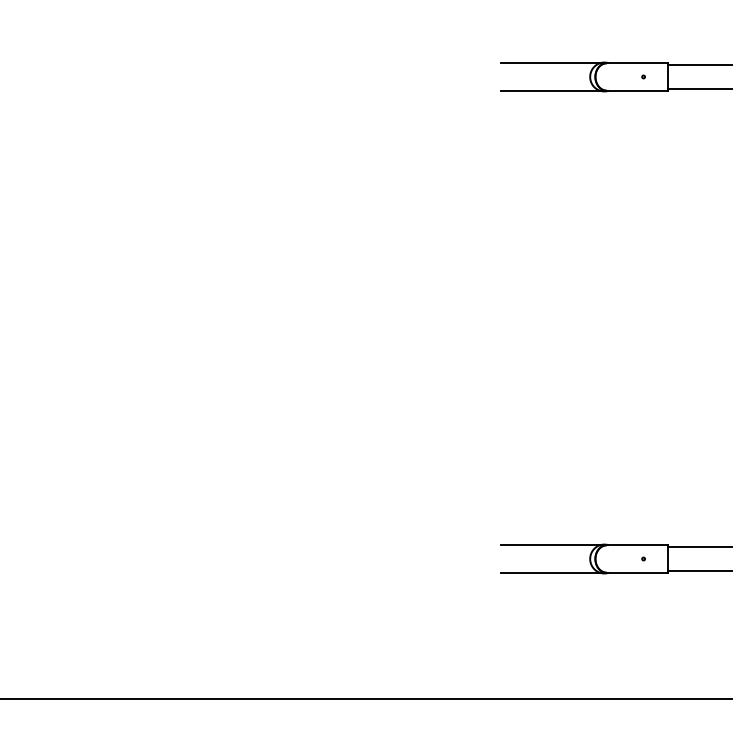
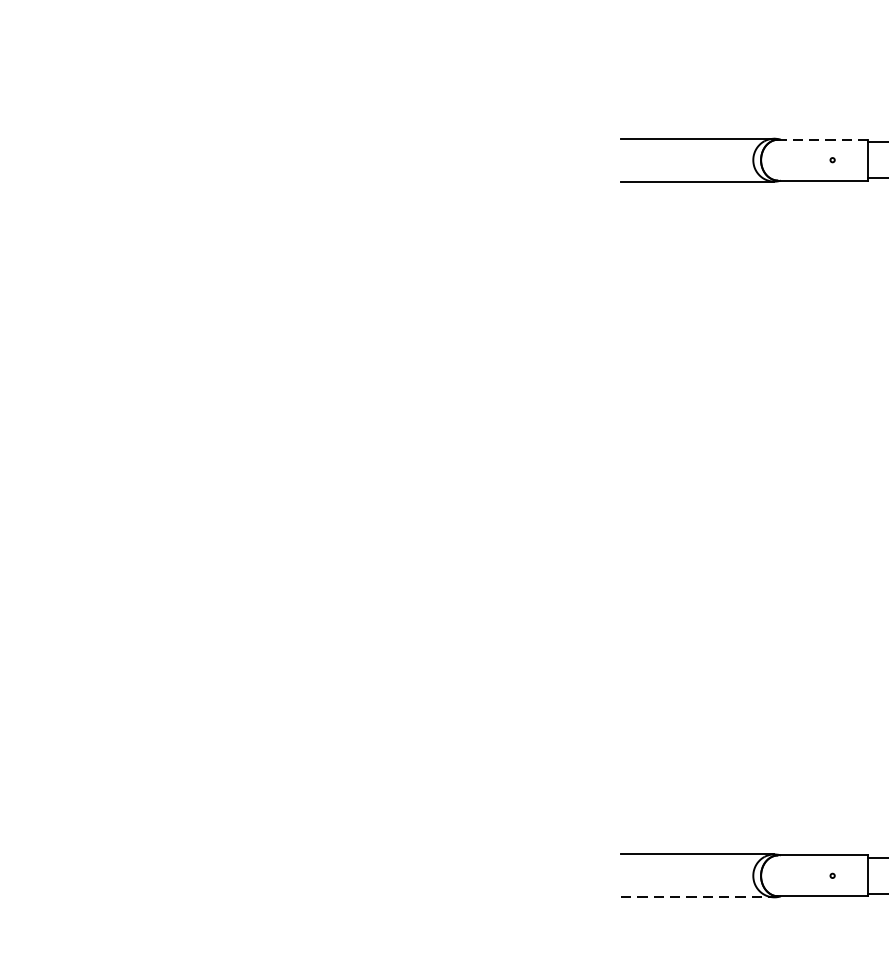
line: (636, 63) -> (822, 140), solid -> dashed
line: (552, 573) -> (697, 897), solid -> dashed

